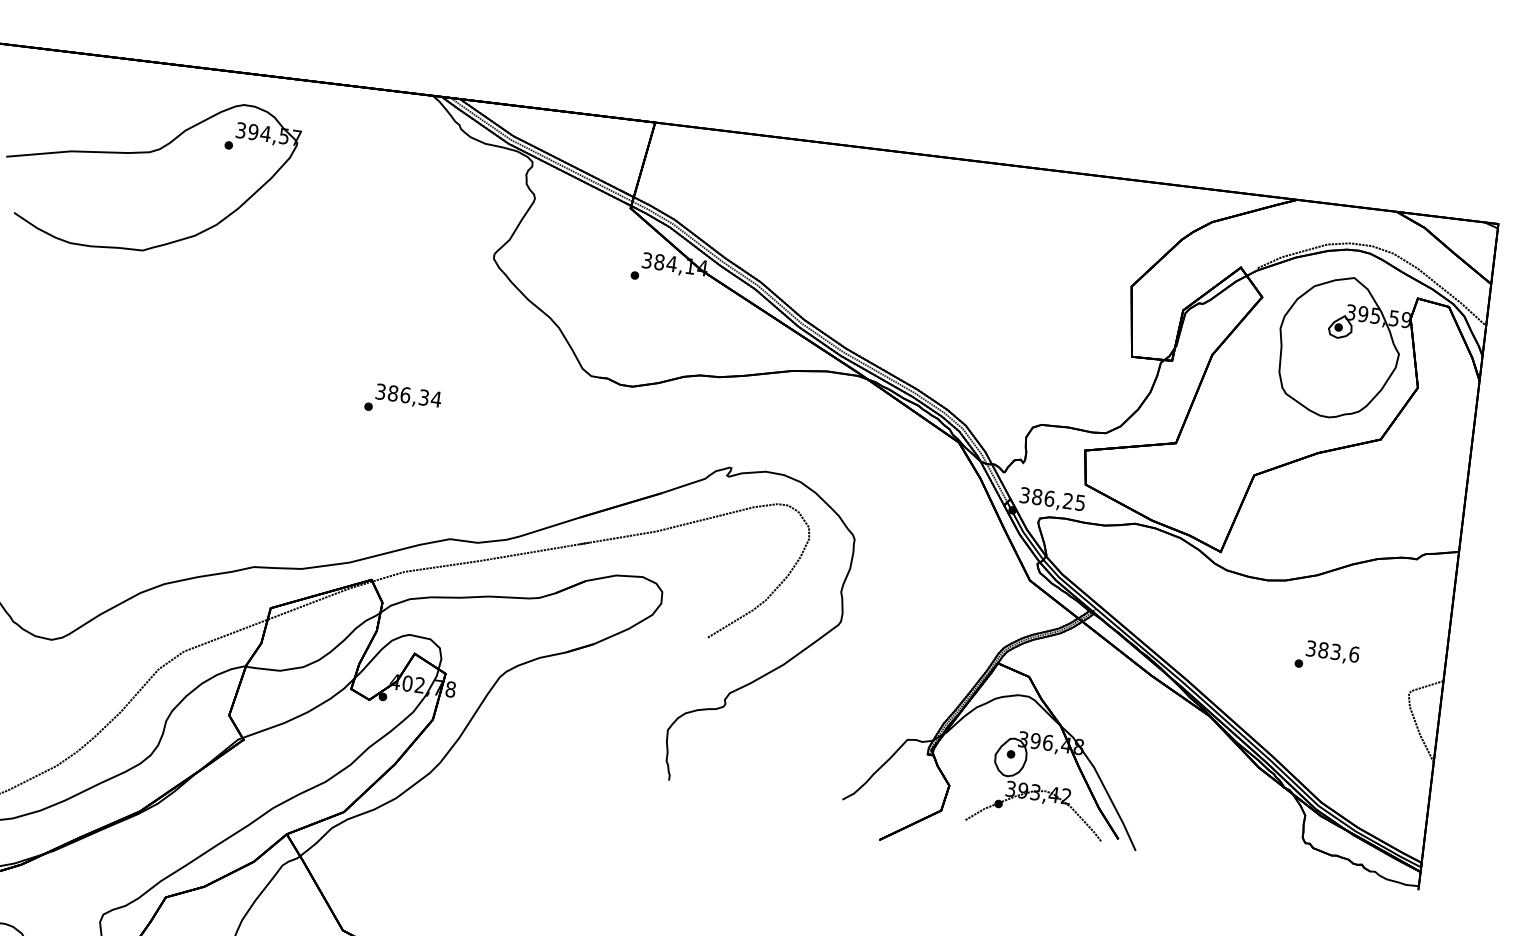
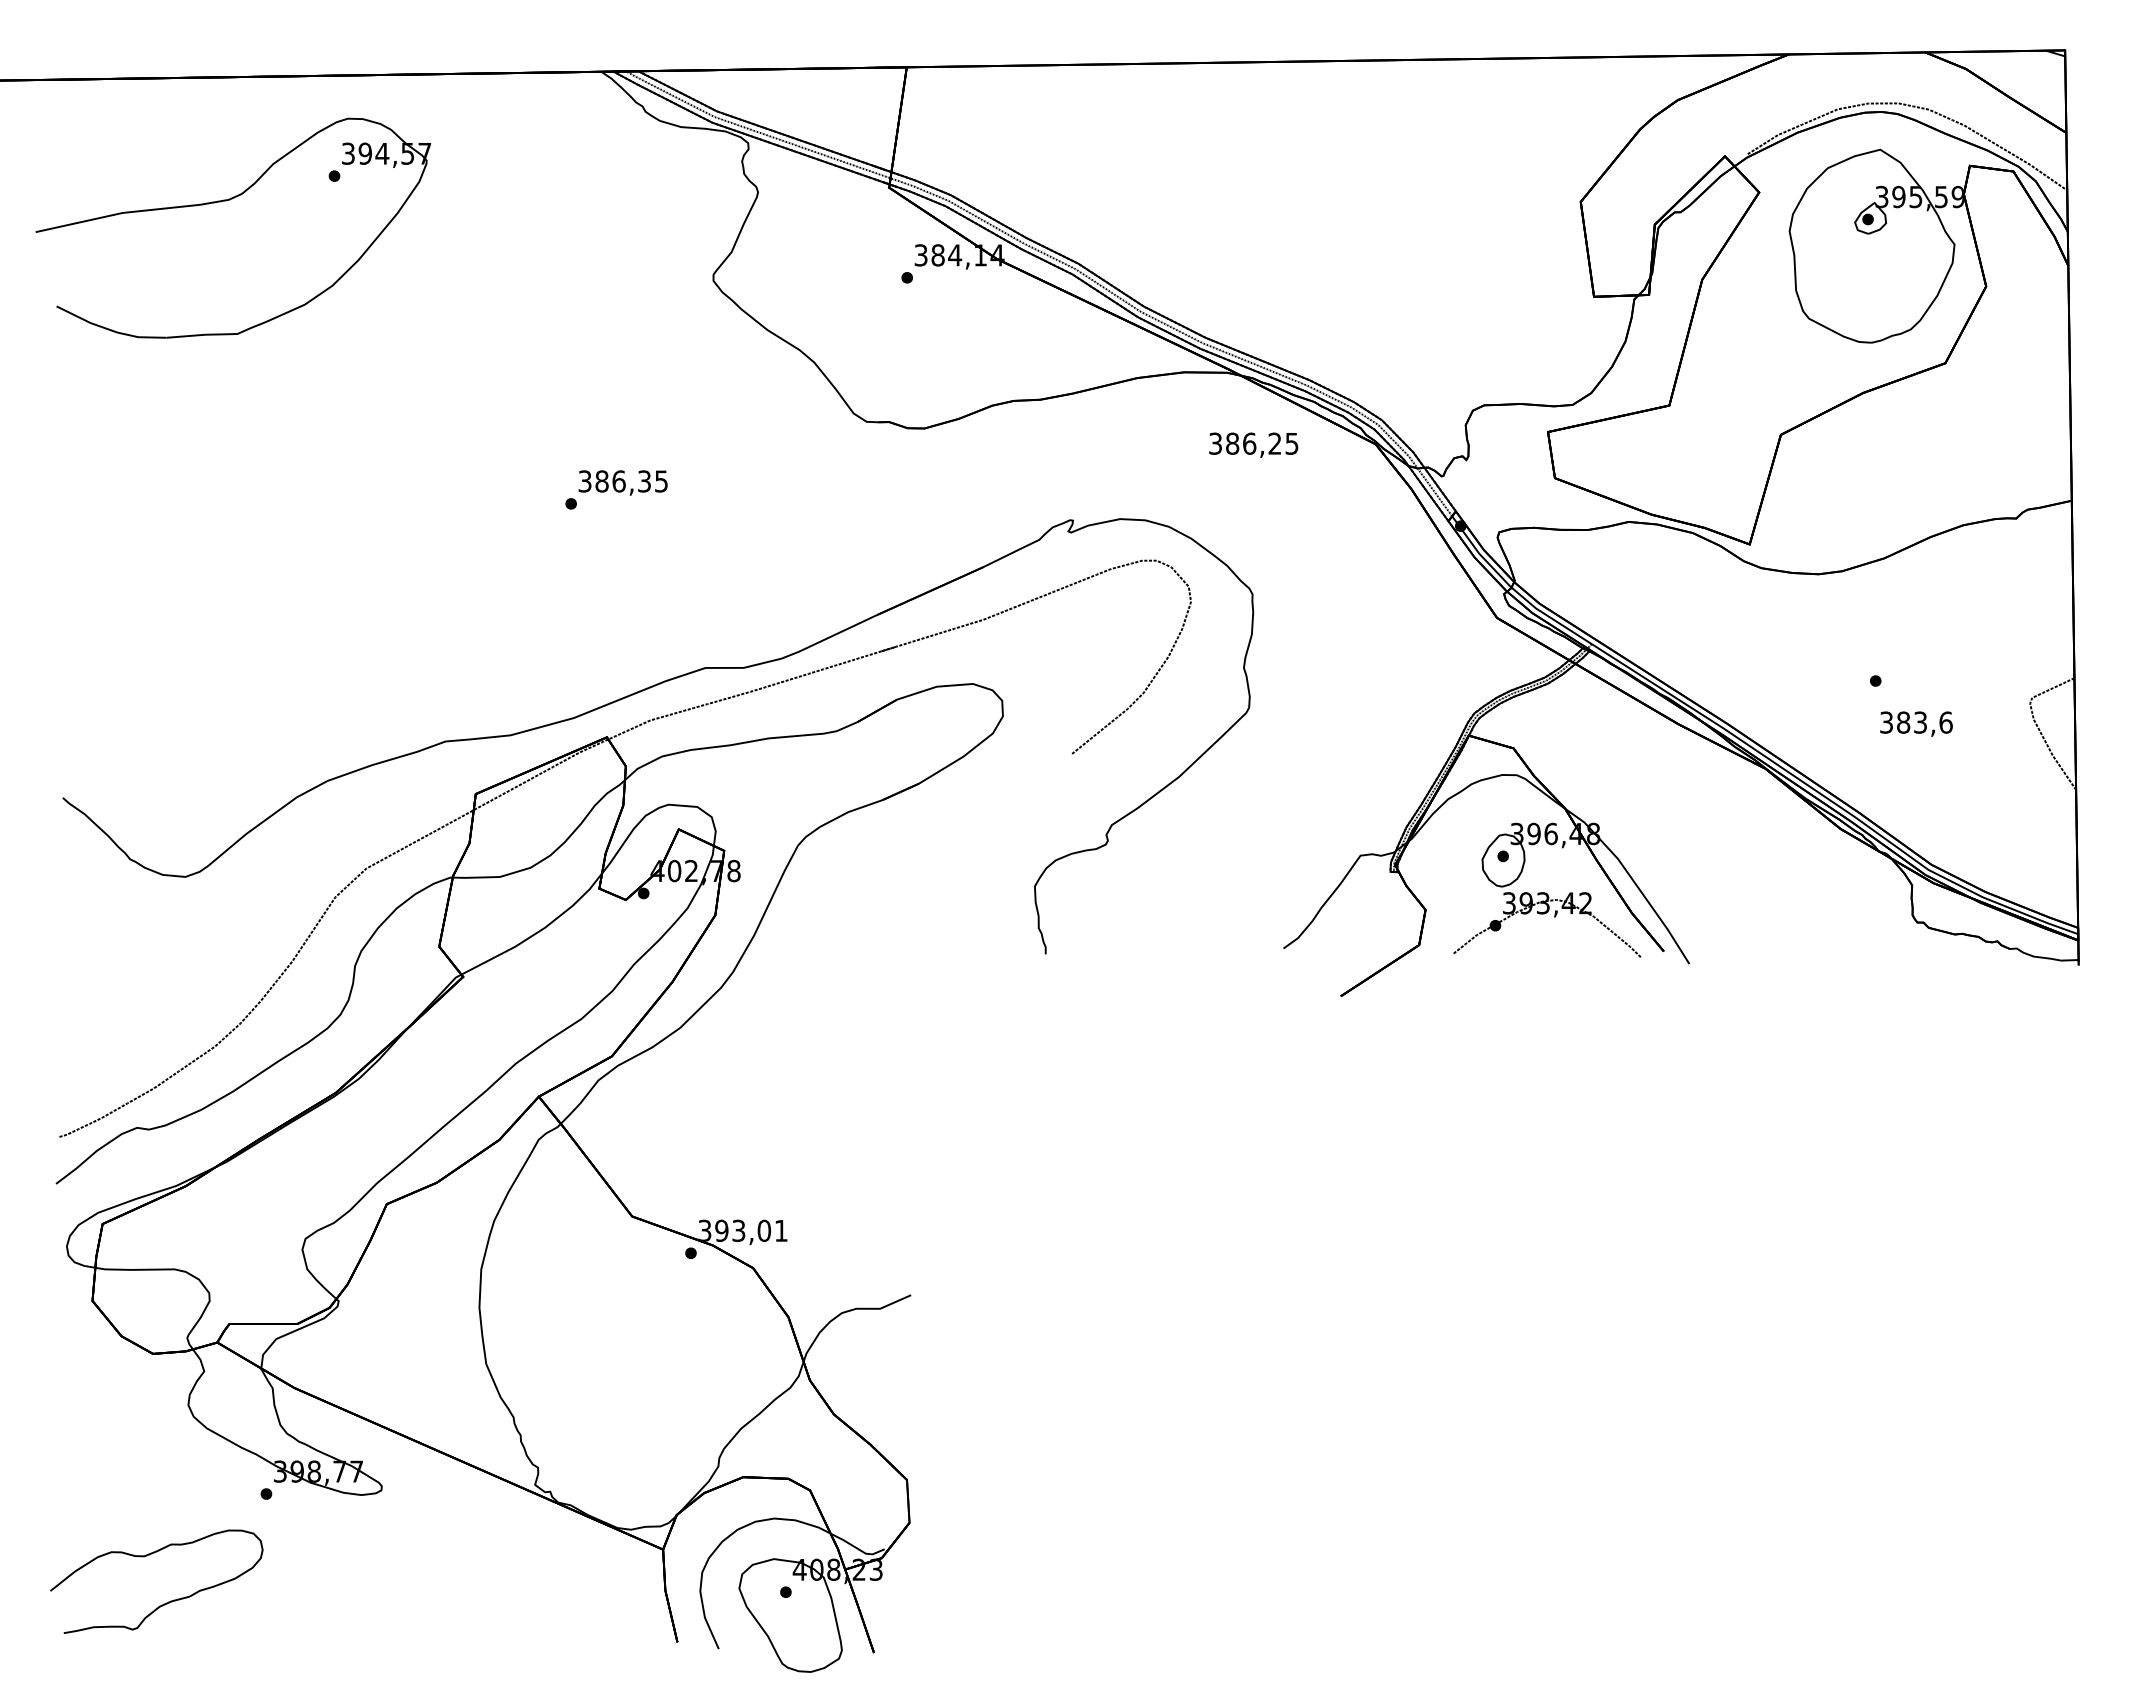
text: (436, 399) -> (661, 481), 386,34 -> 386,35
text: (1052, 499) -> (1253, 444), moved
text: (1332, 652) -> (1916, 723), moved

